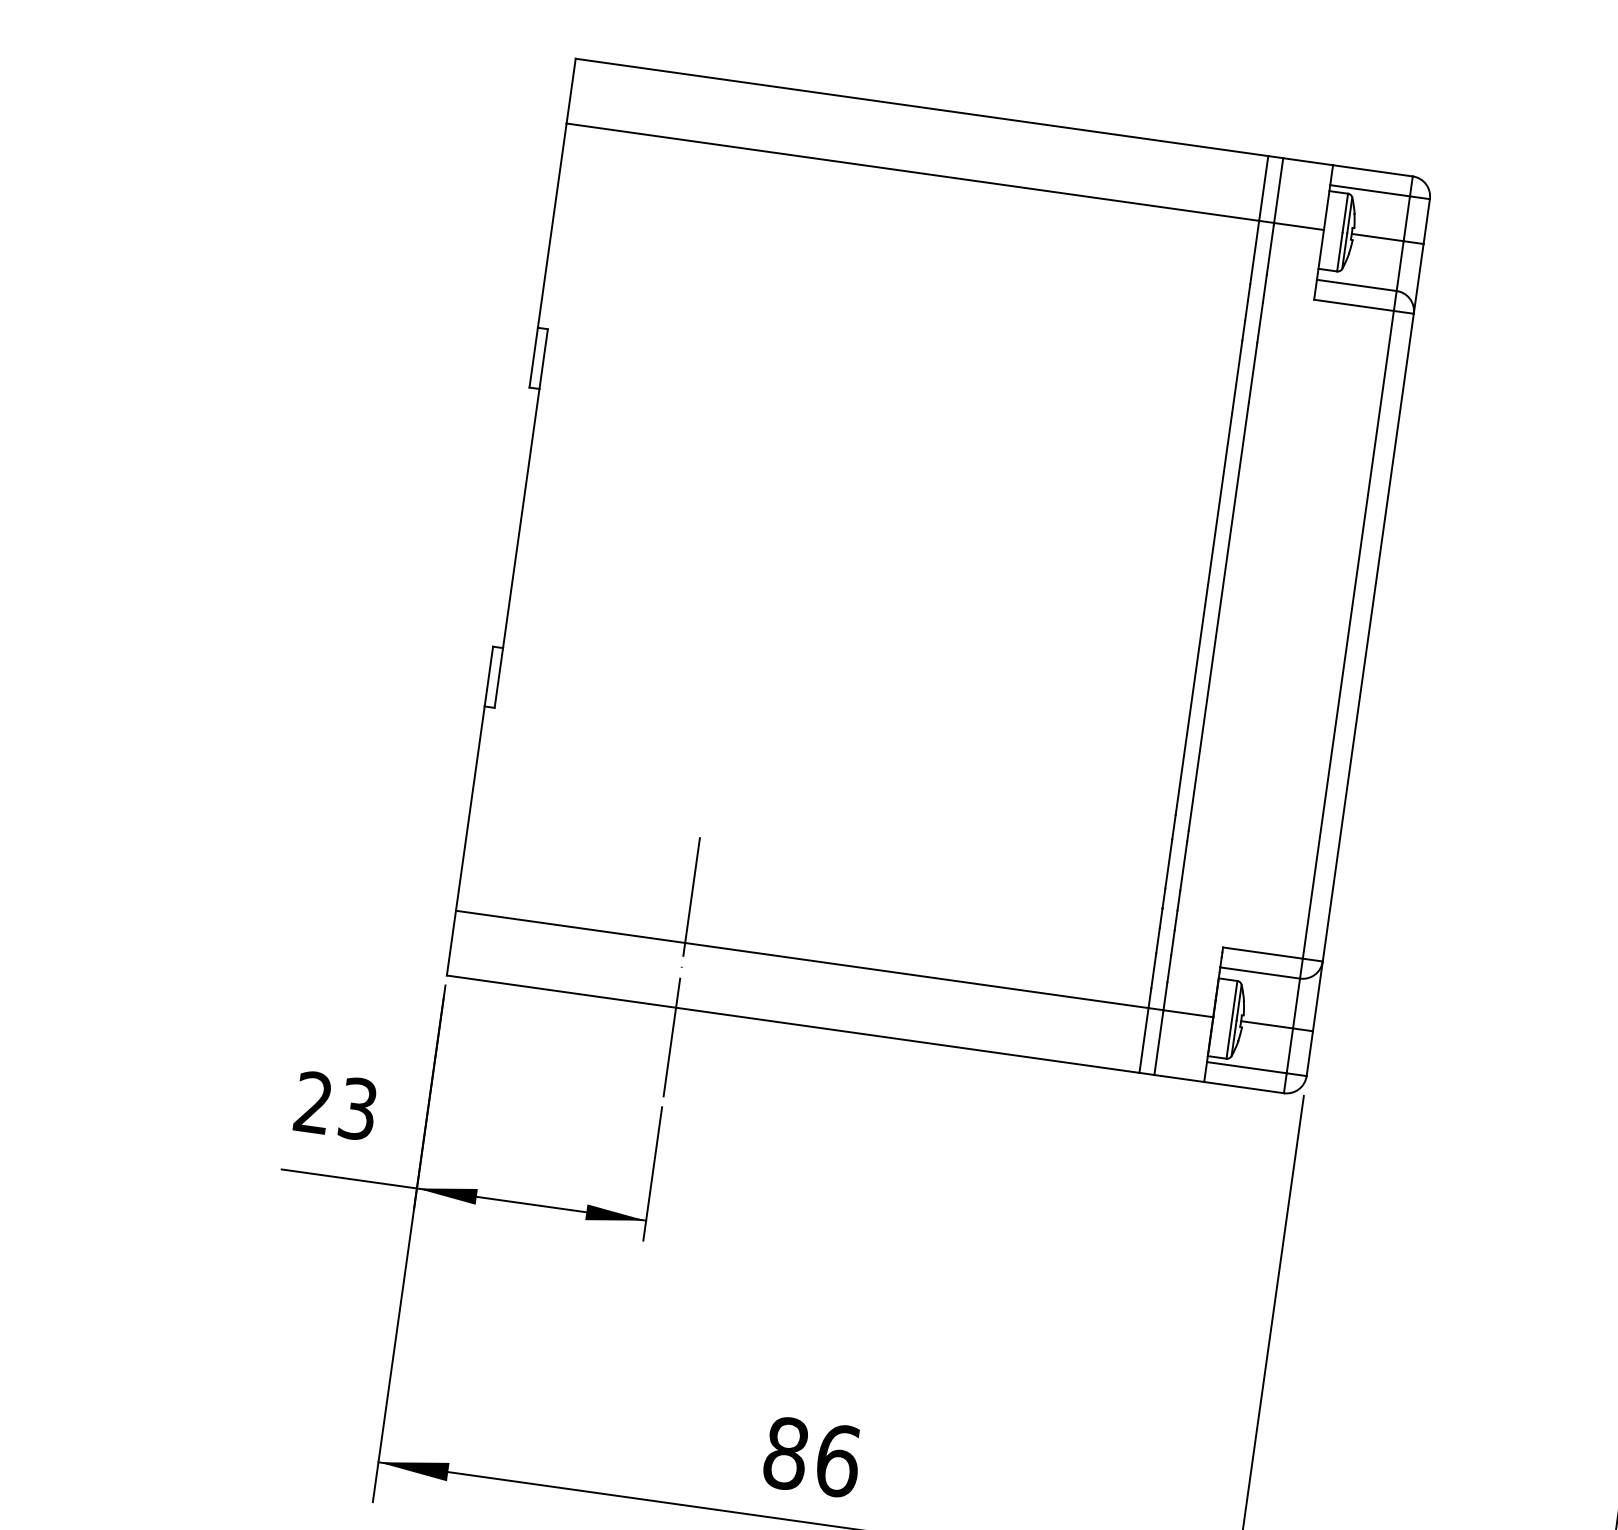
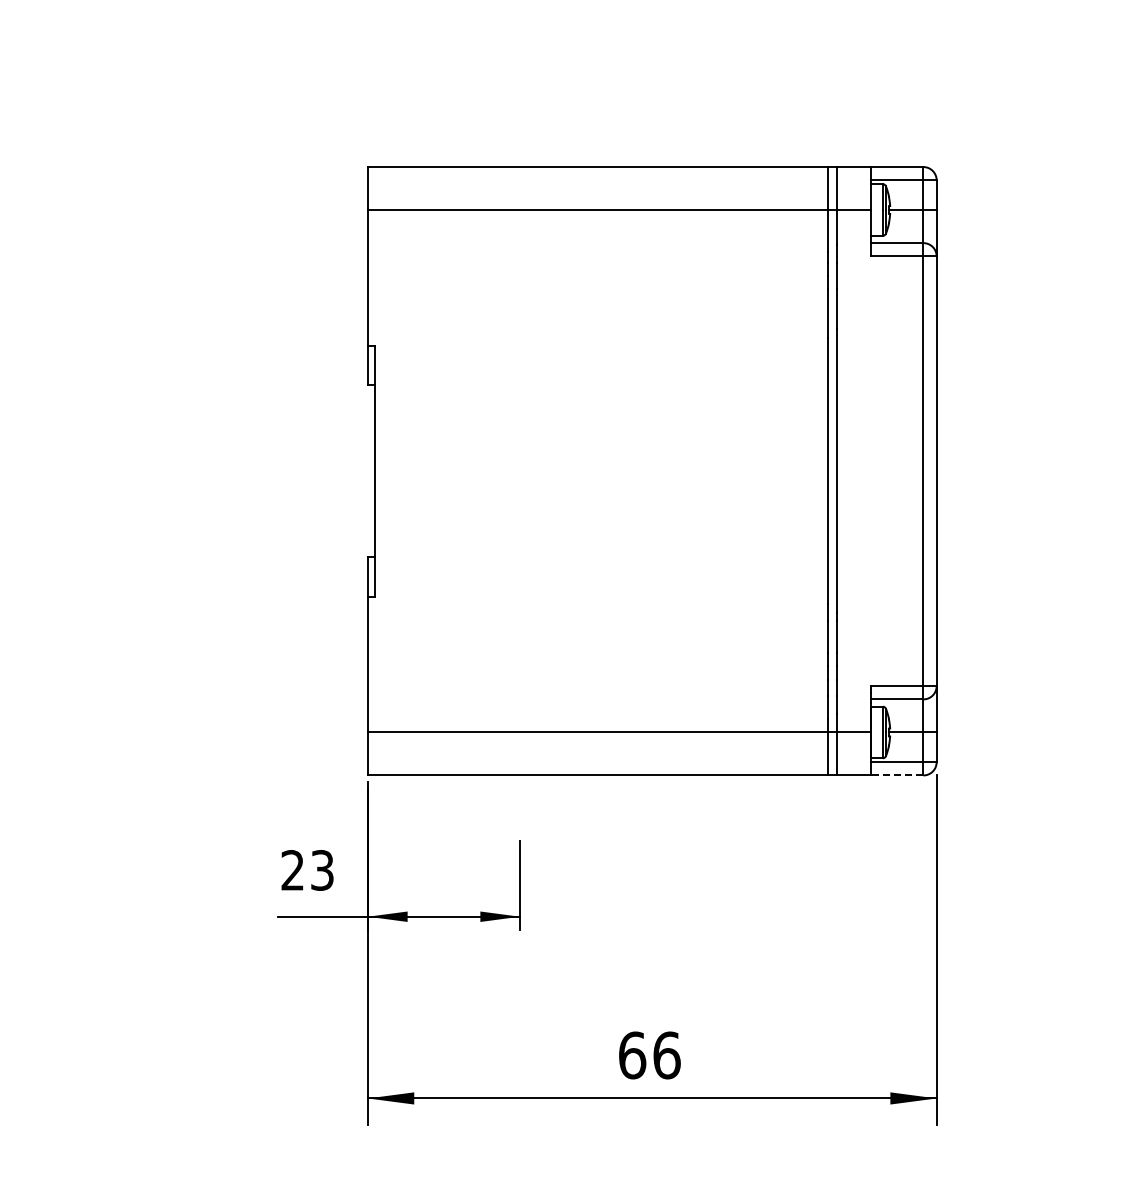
line: (682, 964) -> (520, 746), removed
line: (1243, 1087) -> (896, 775), solid -> dashed
text: (786, 1453) -> (632, 1055), 86 -> 66

